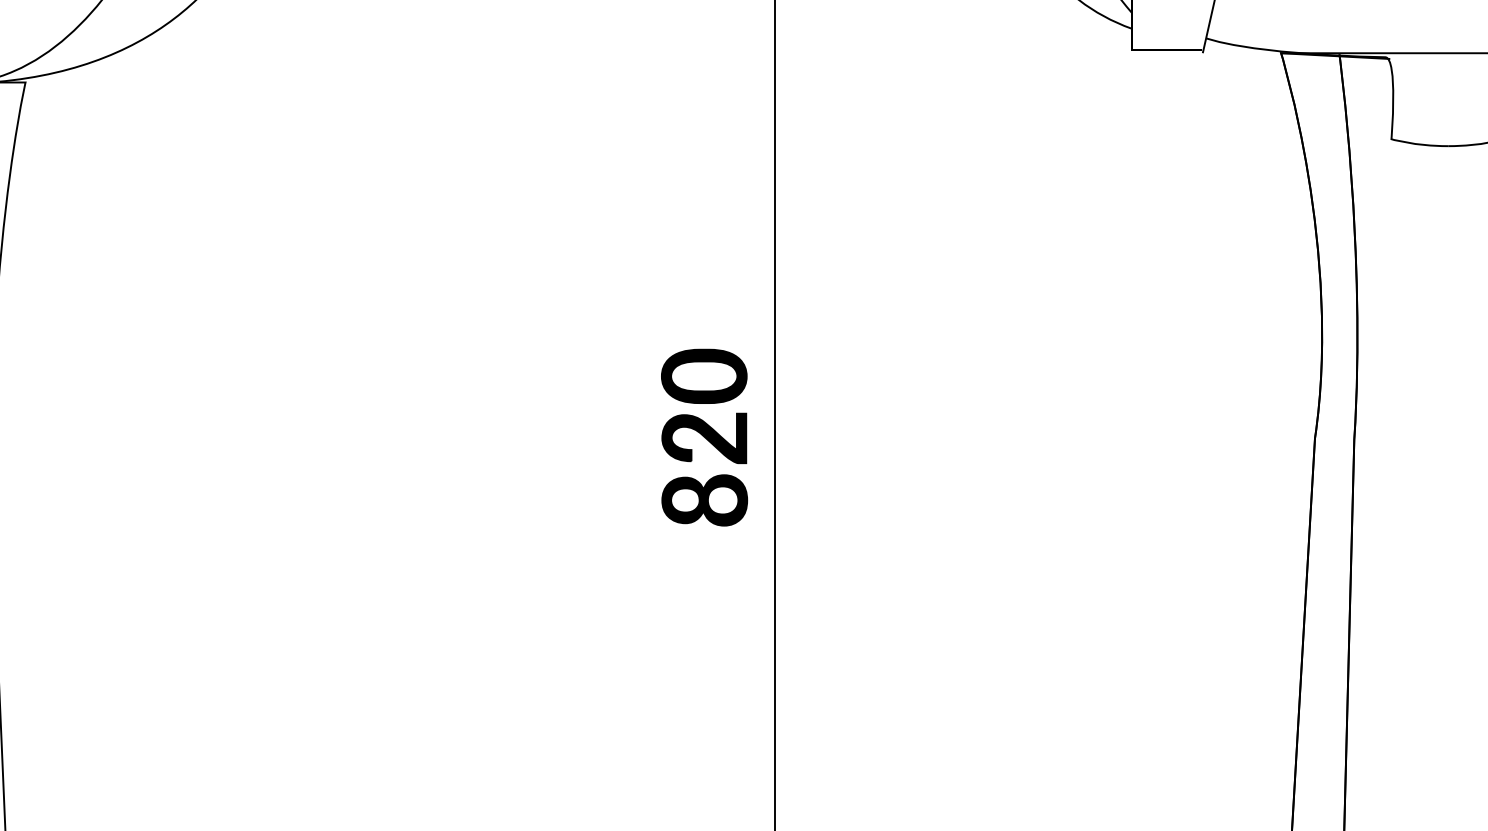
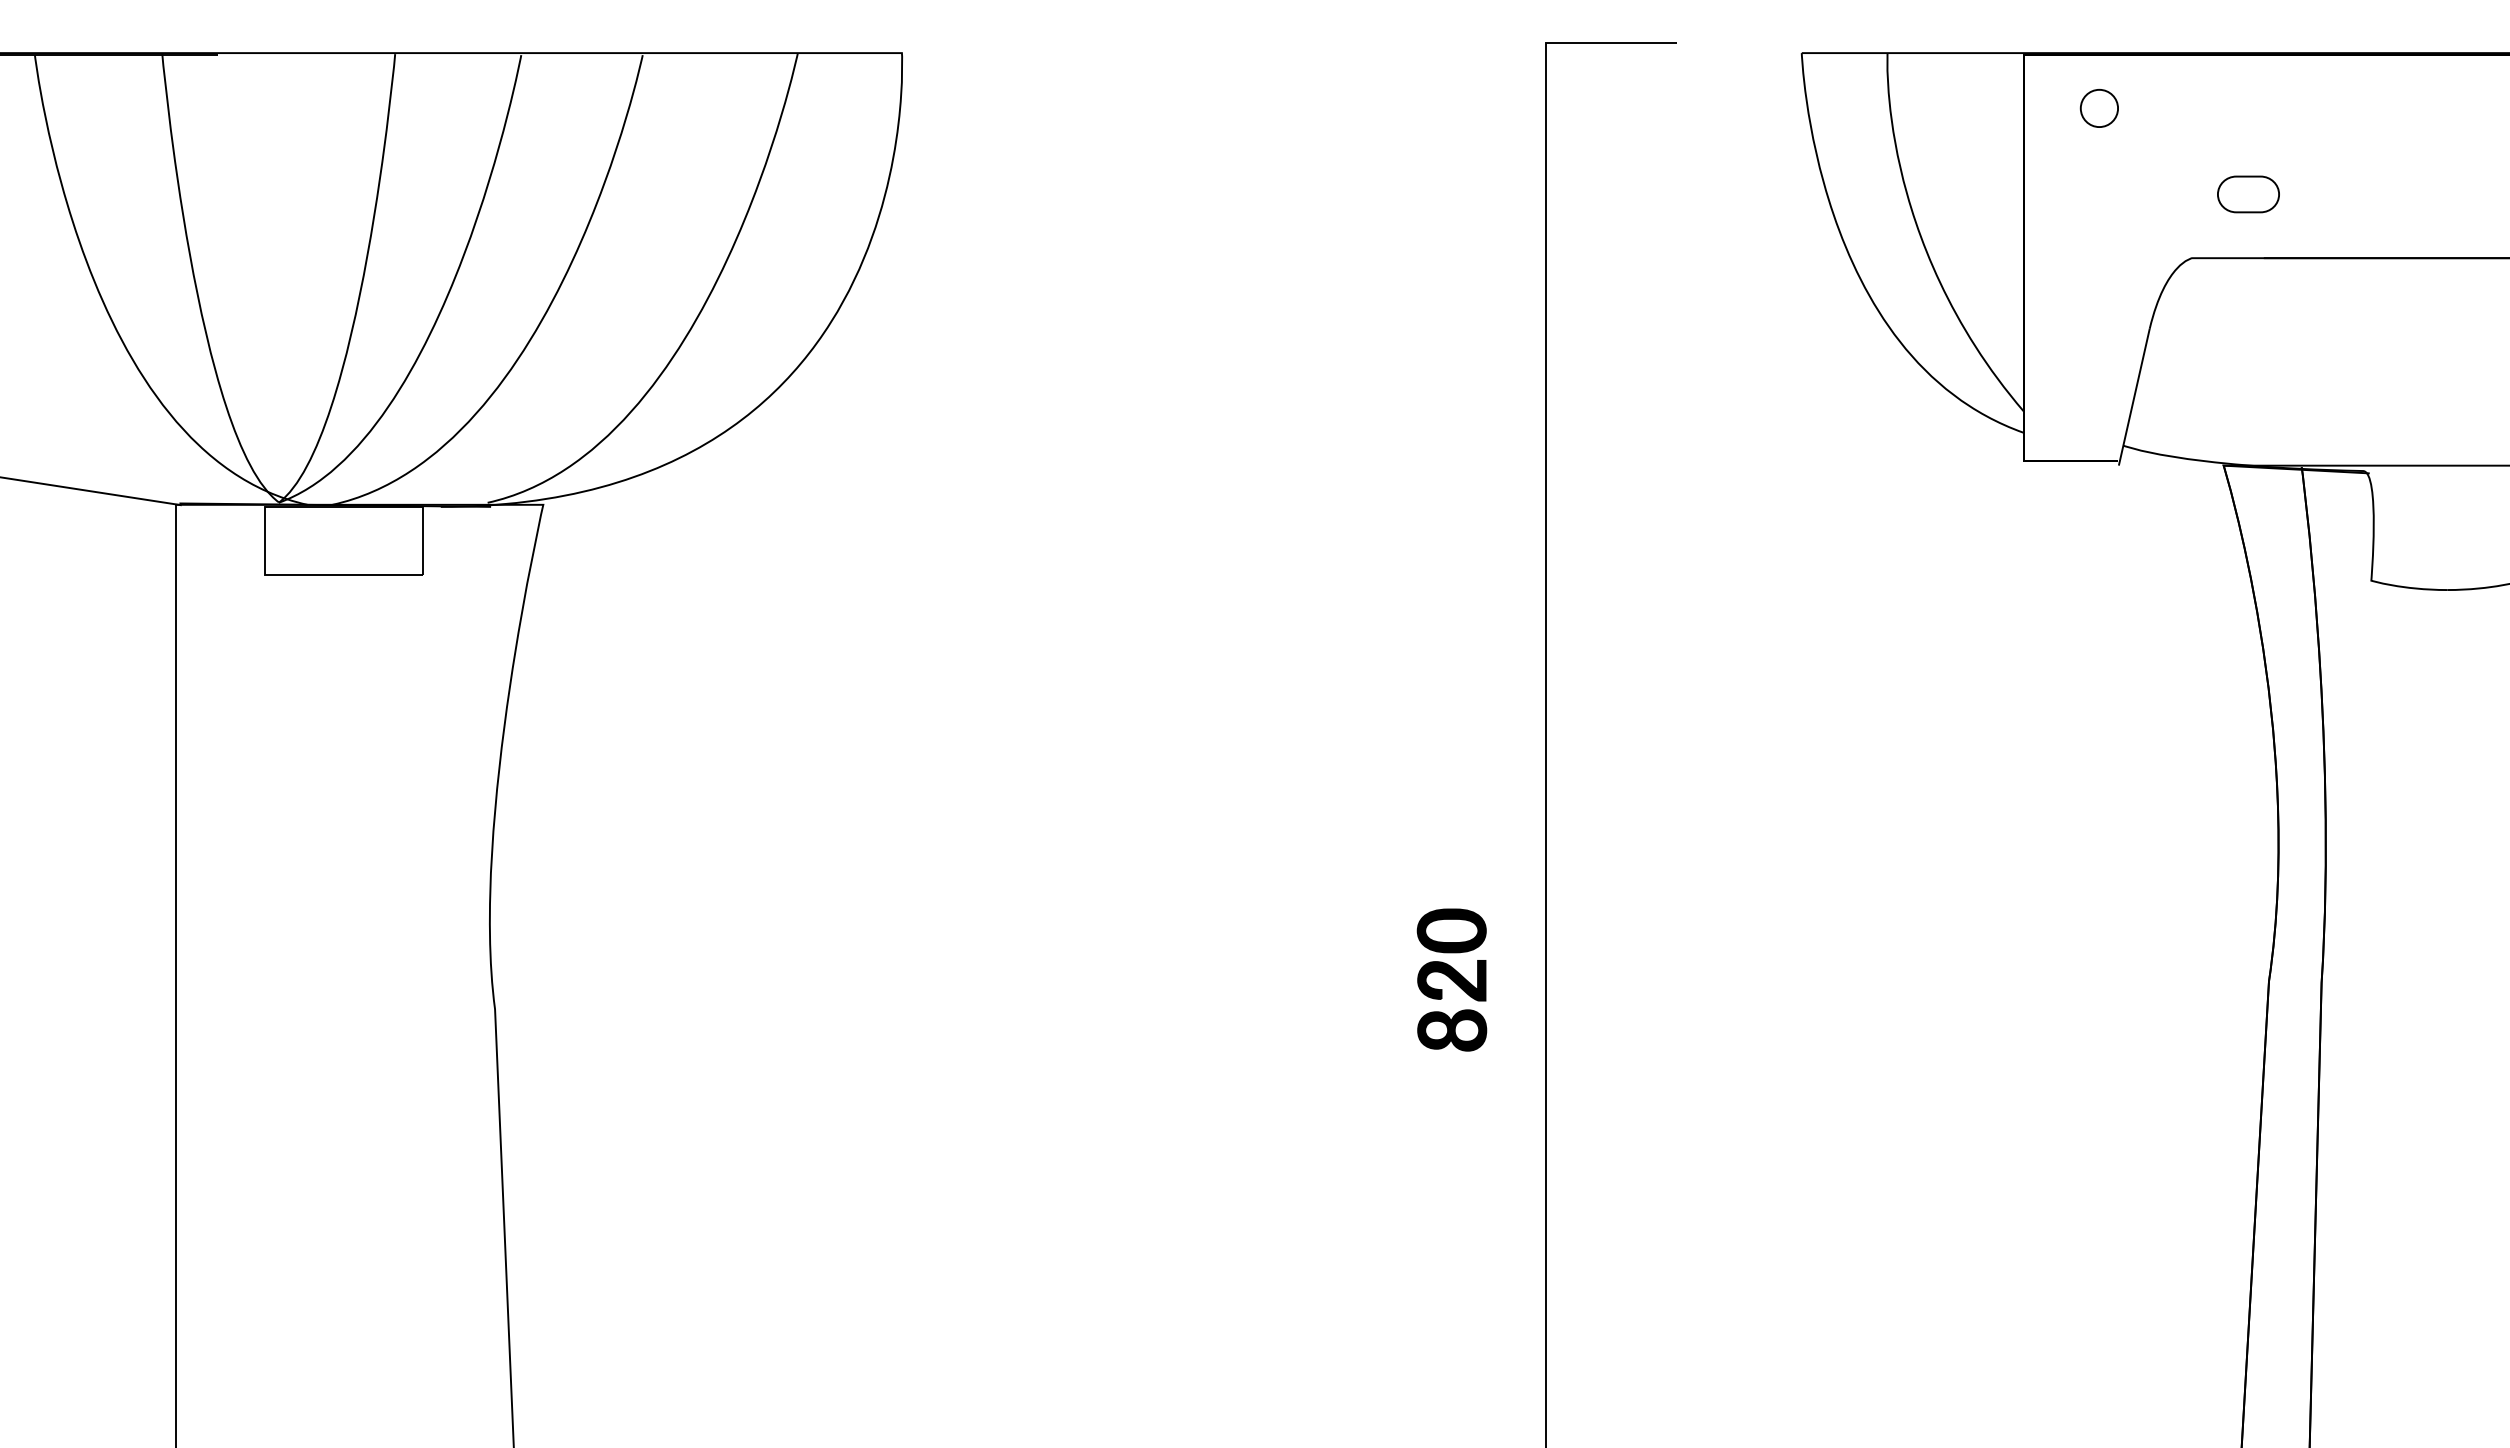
part: (704, 437) -> (1451, 979), size x0.6

